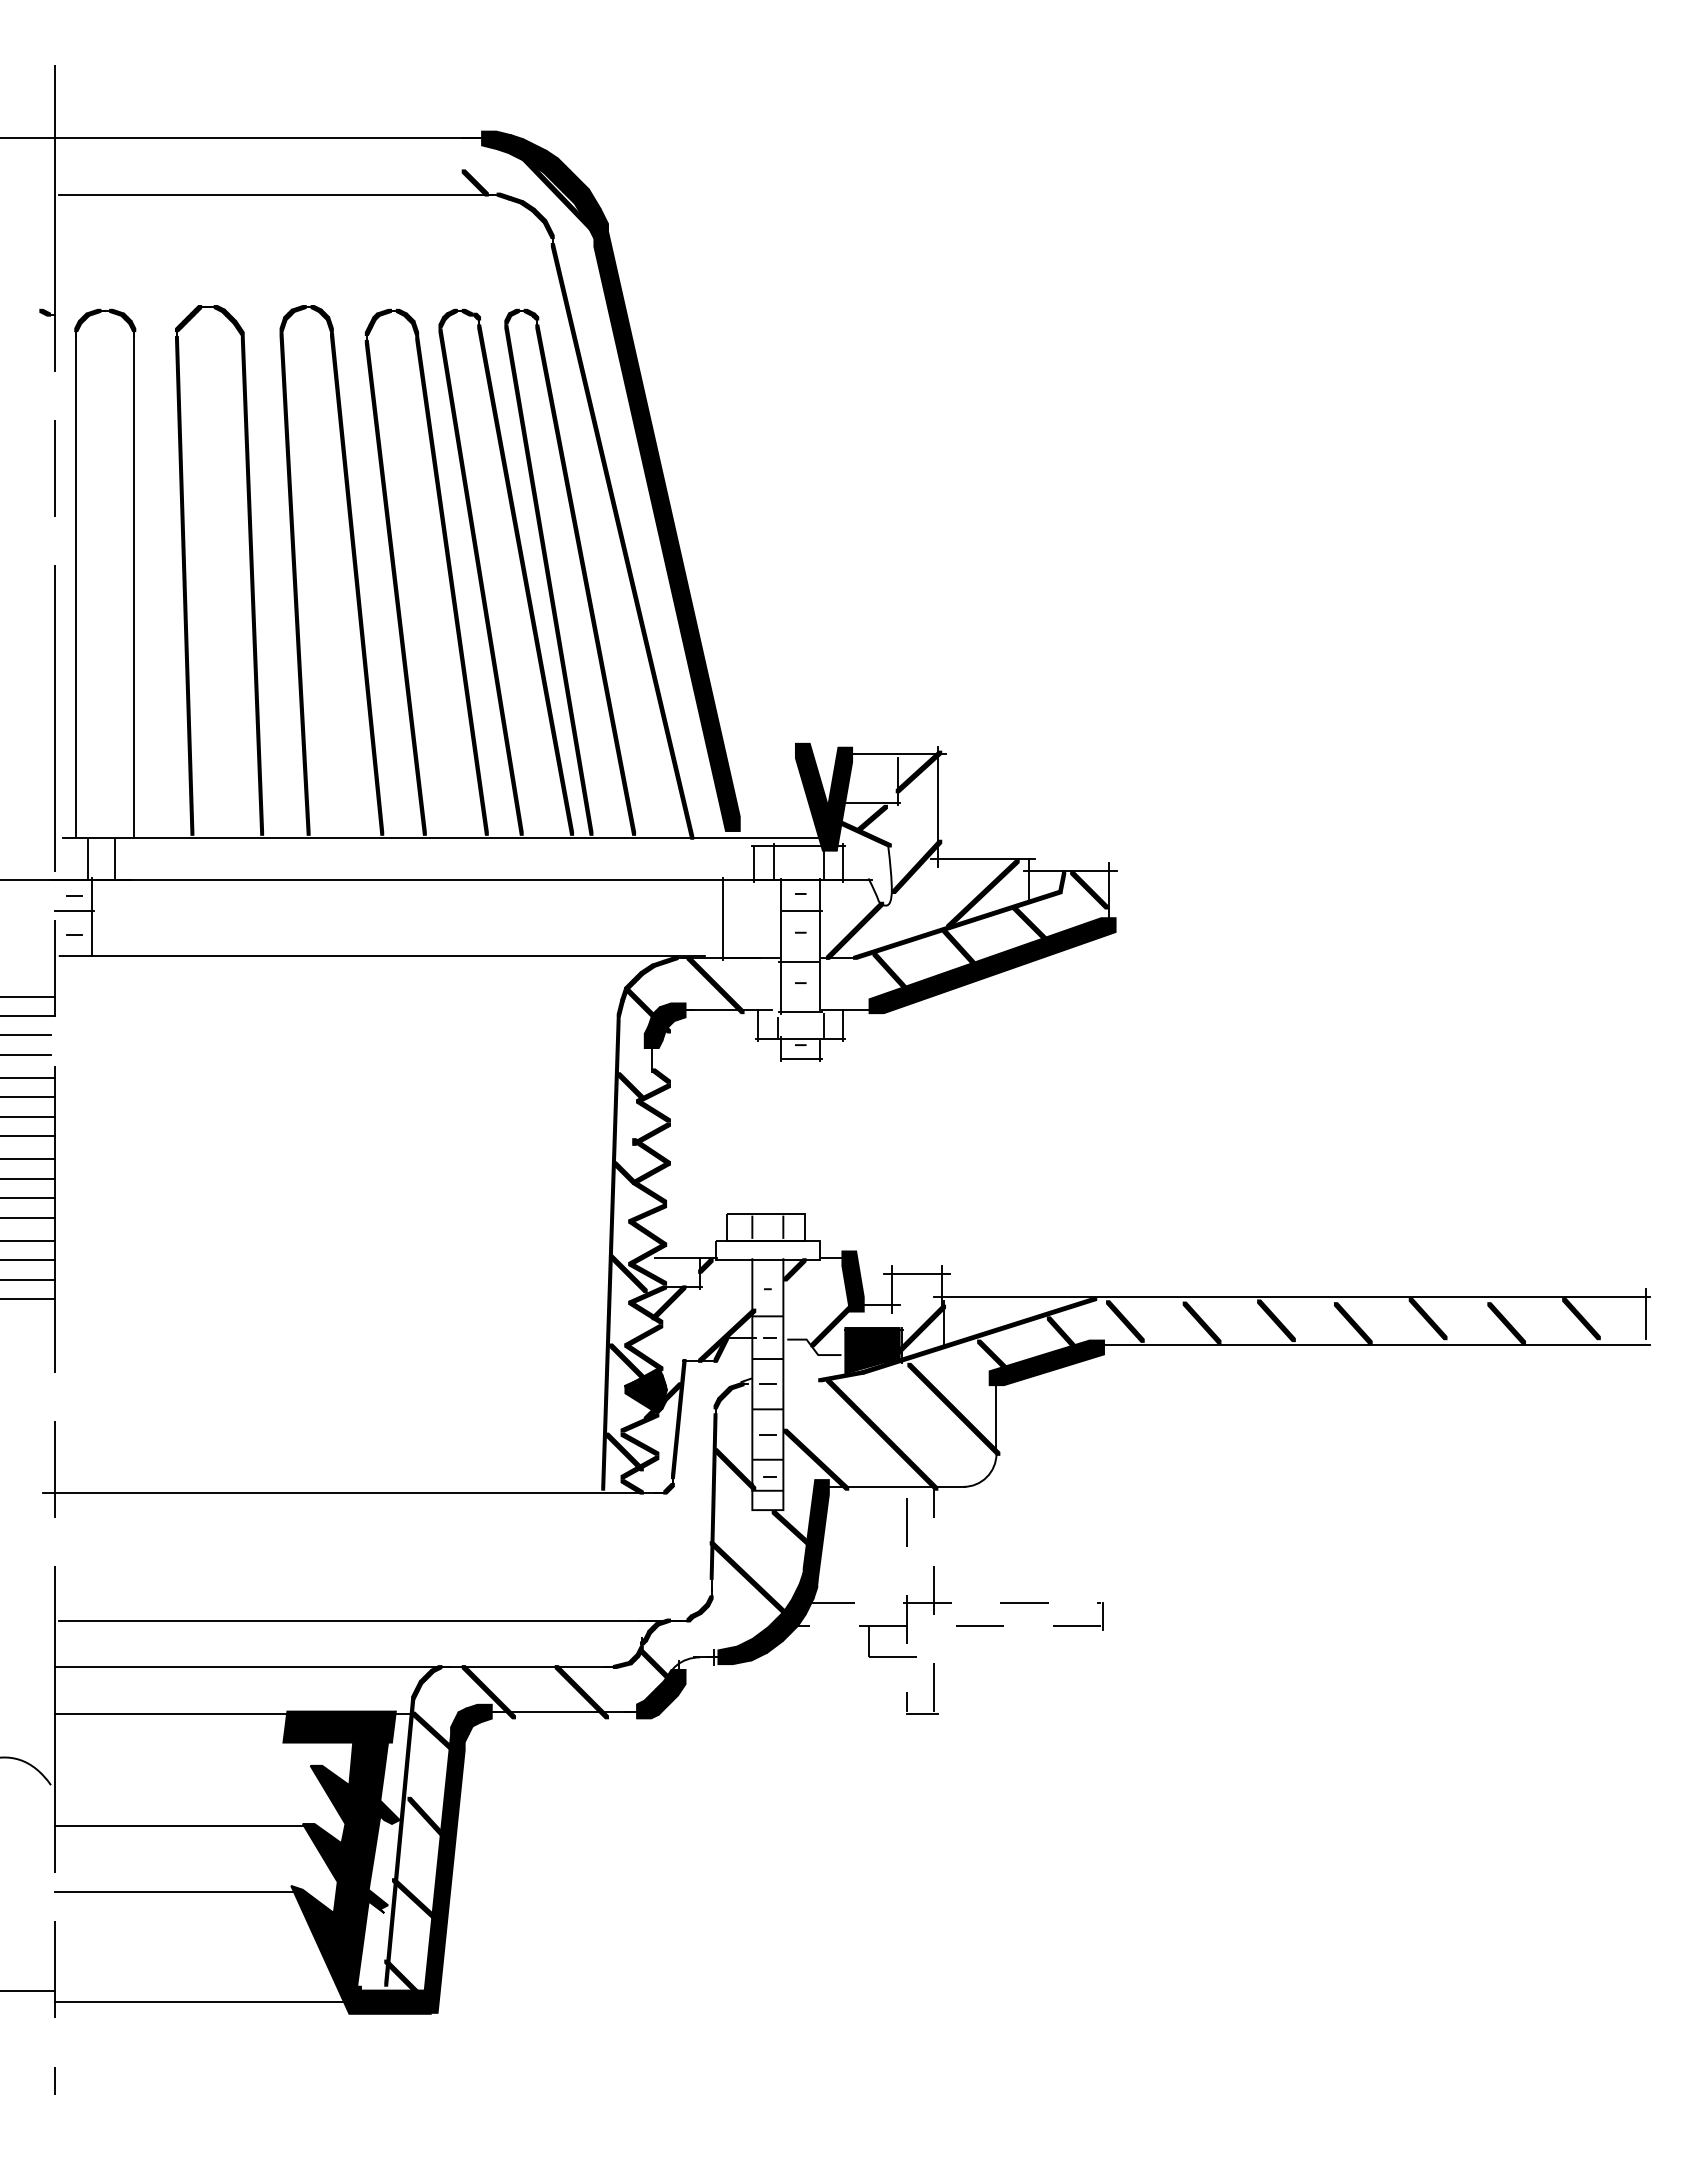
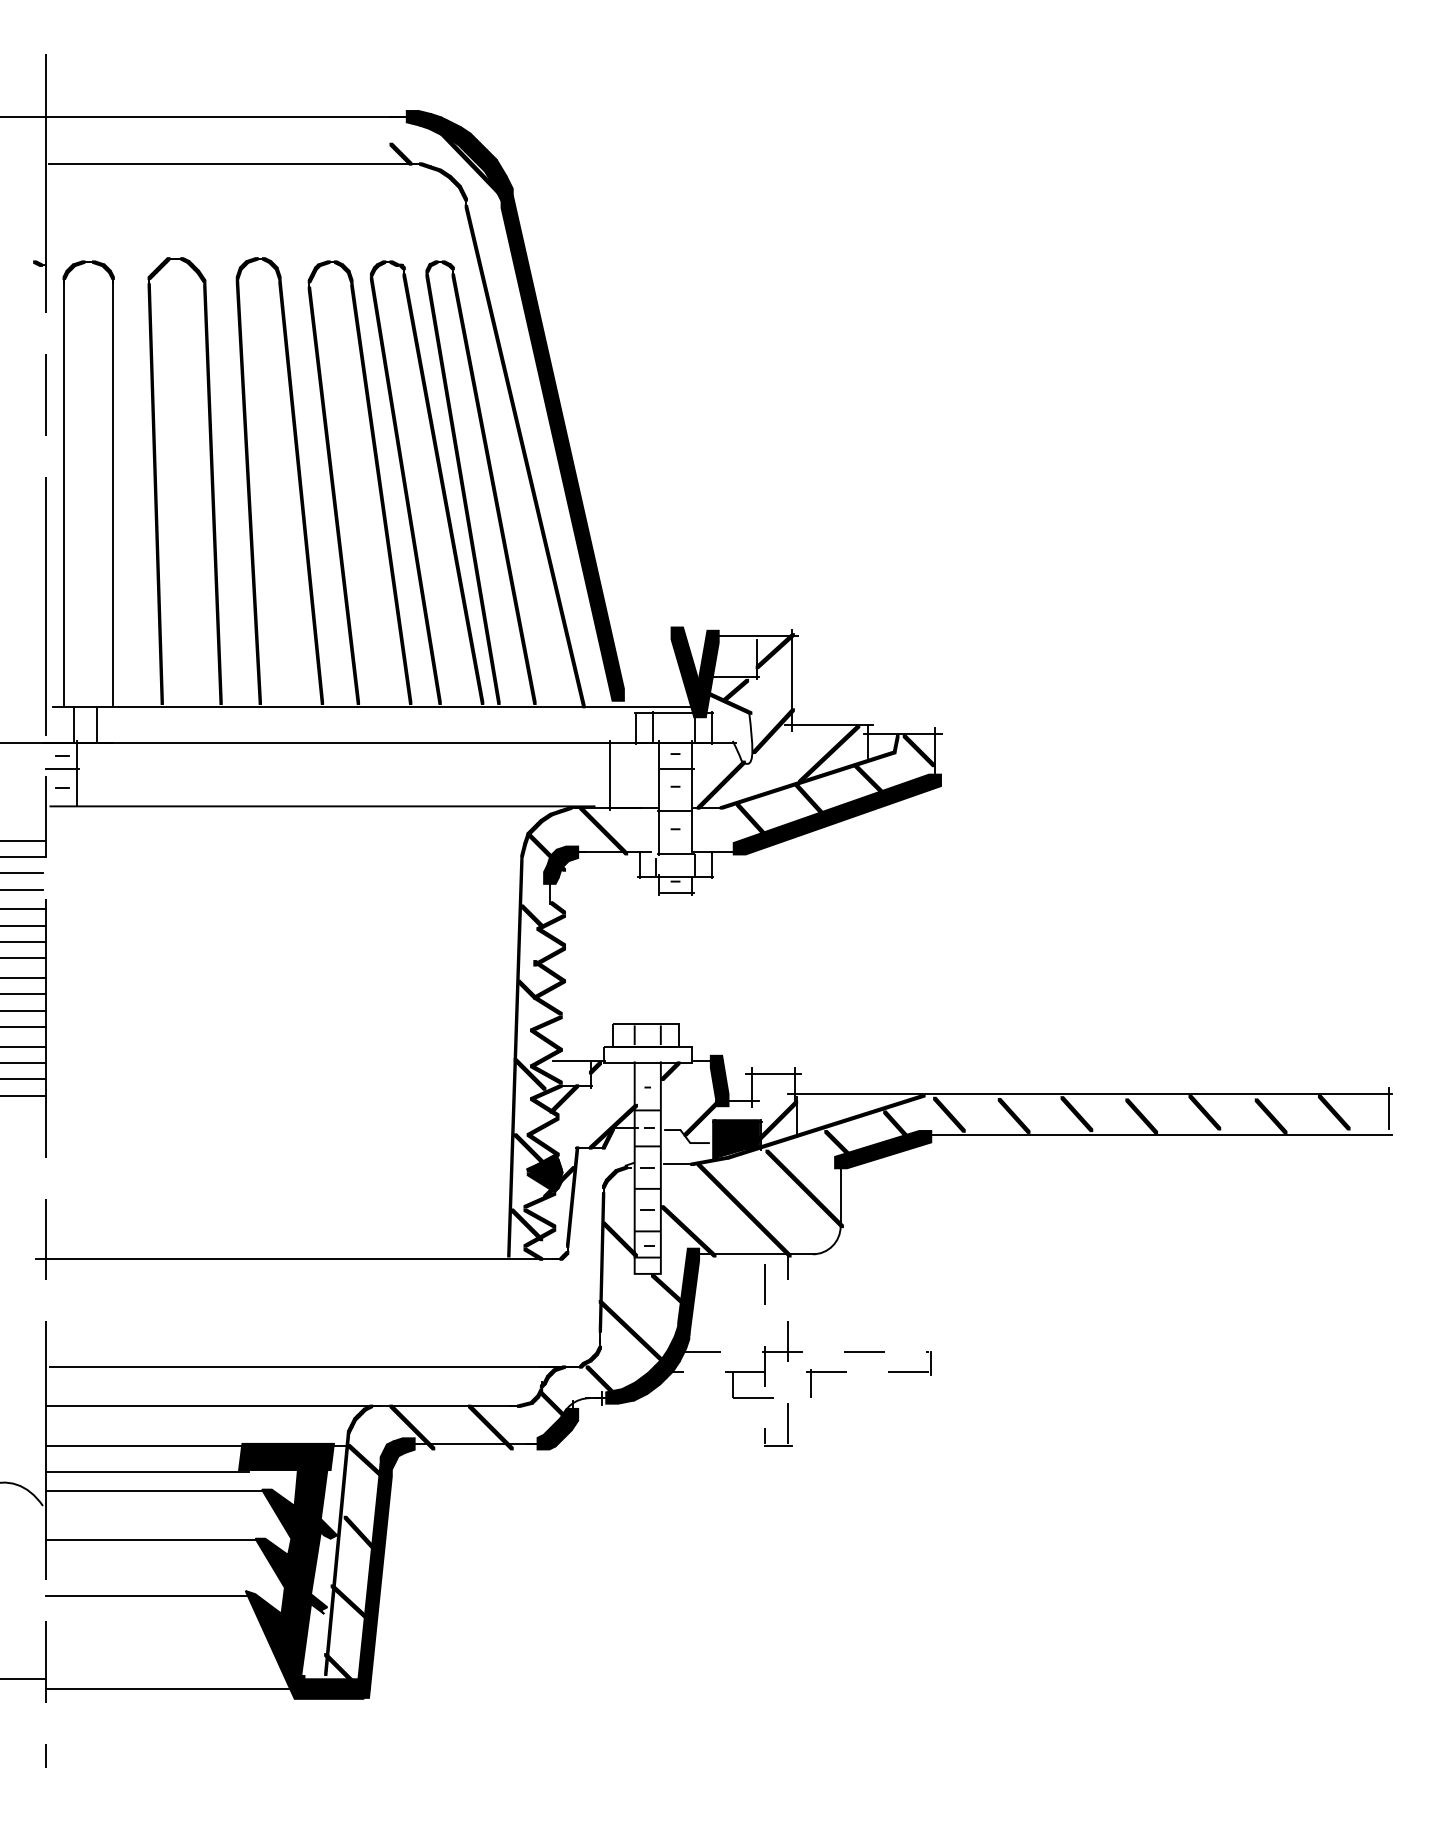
line: (804, 1380) -> (678, 1164), added
fill: (713, 1637) -> (601, 1381), added
line: (961, 1639) -> (811, 1383), added
line: (174, 1744) -> (147, 1471), added
line: (186, 1767) -> (157, 1491), added

